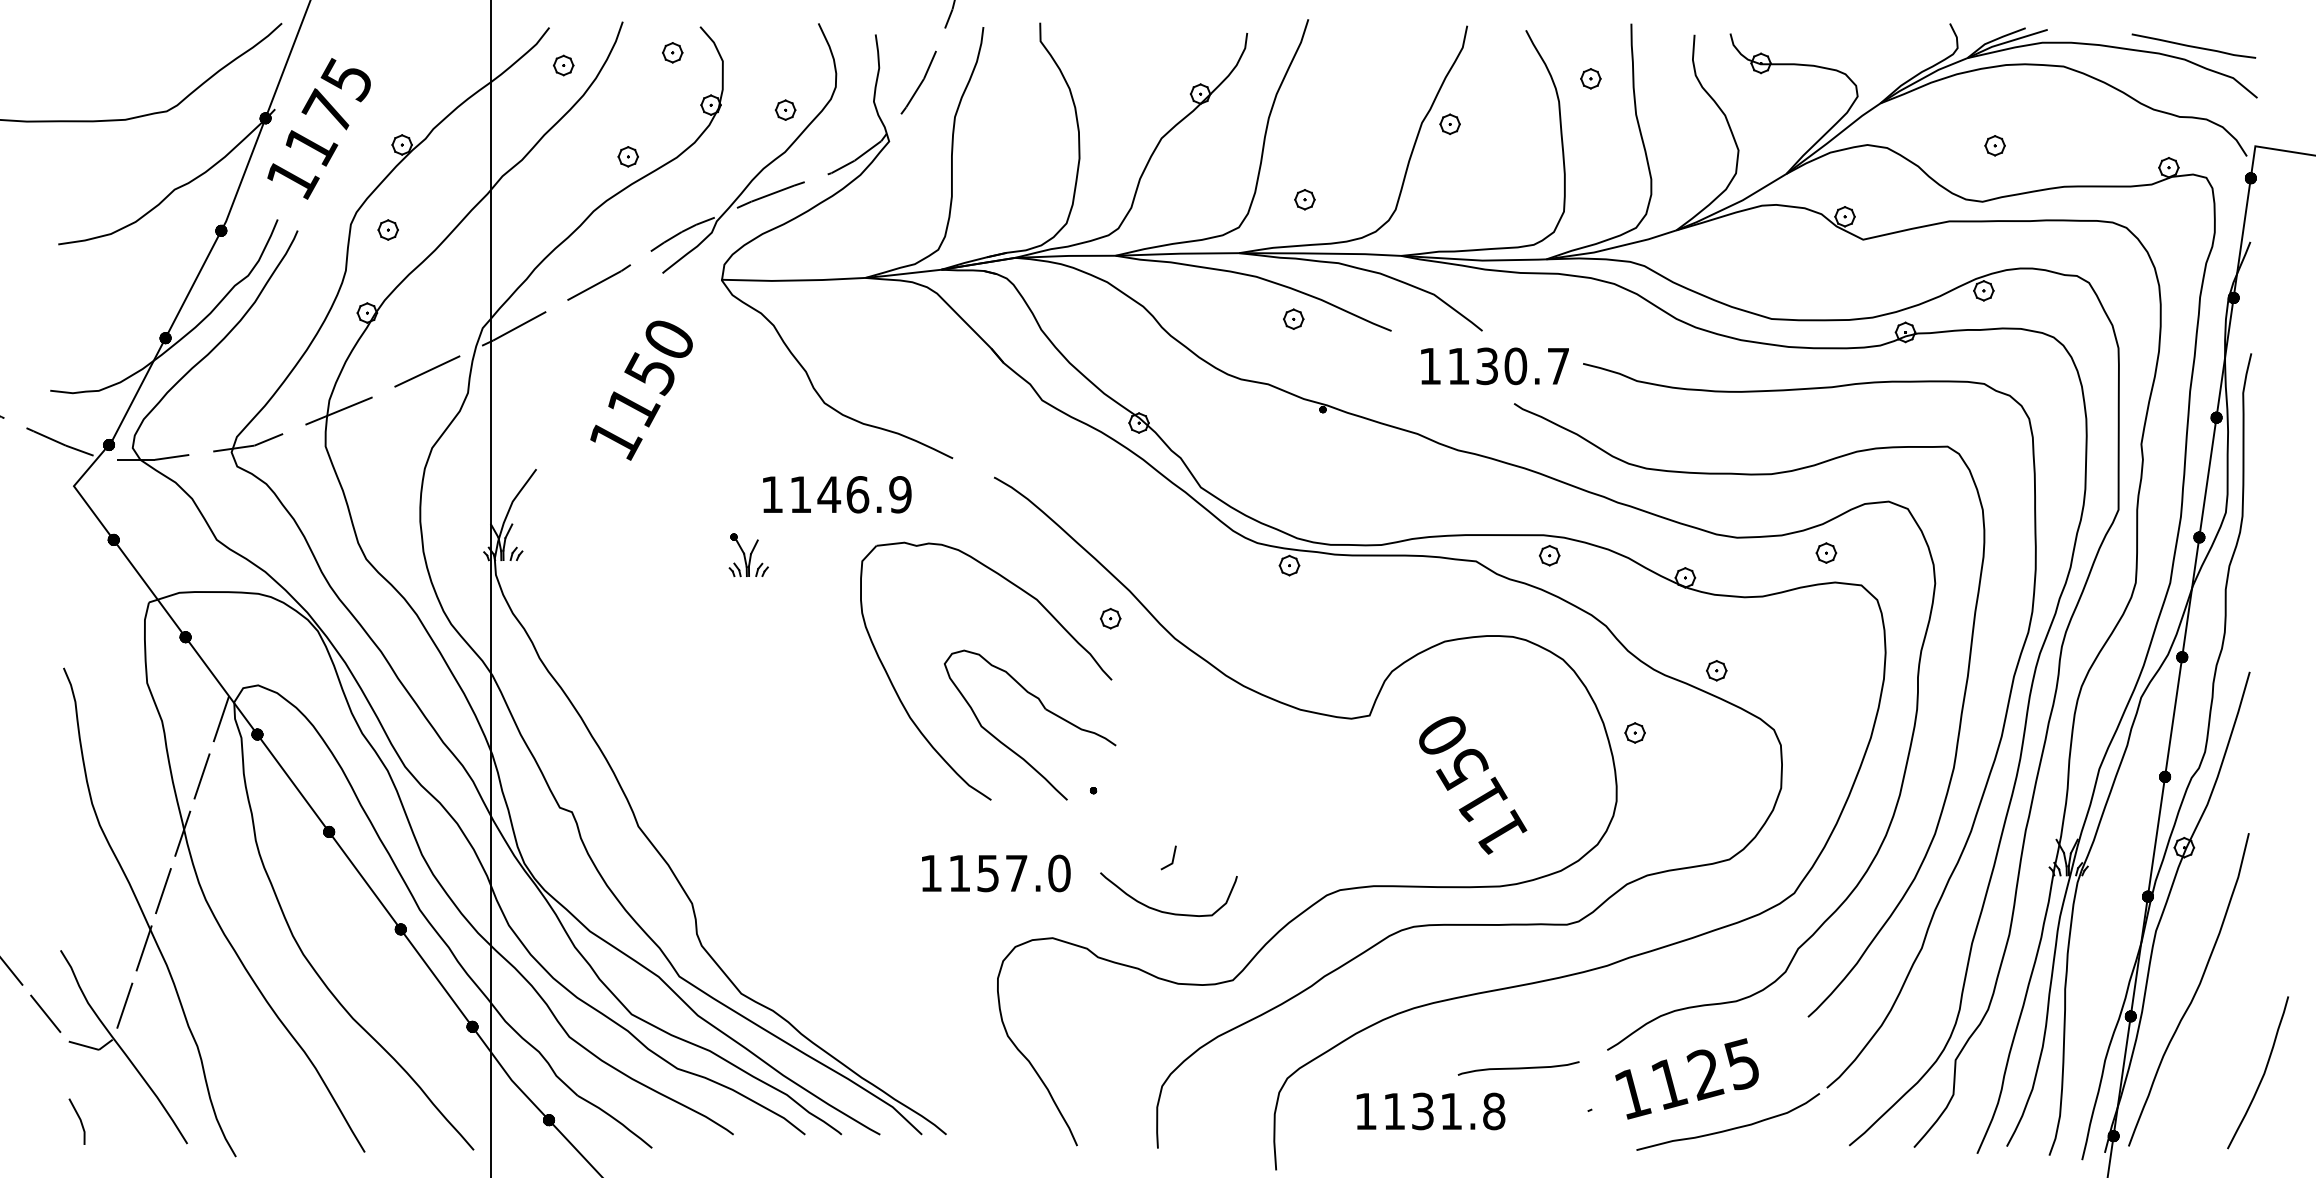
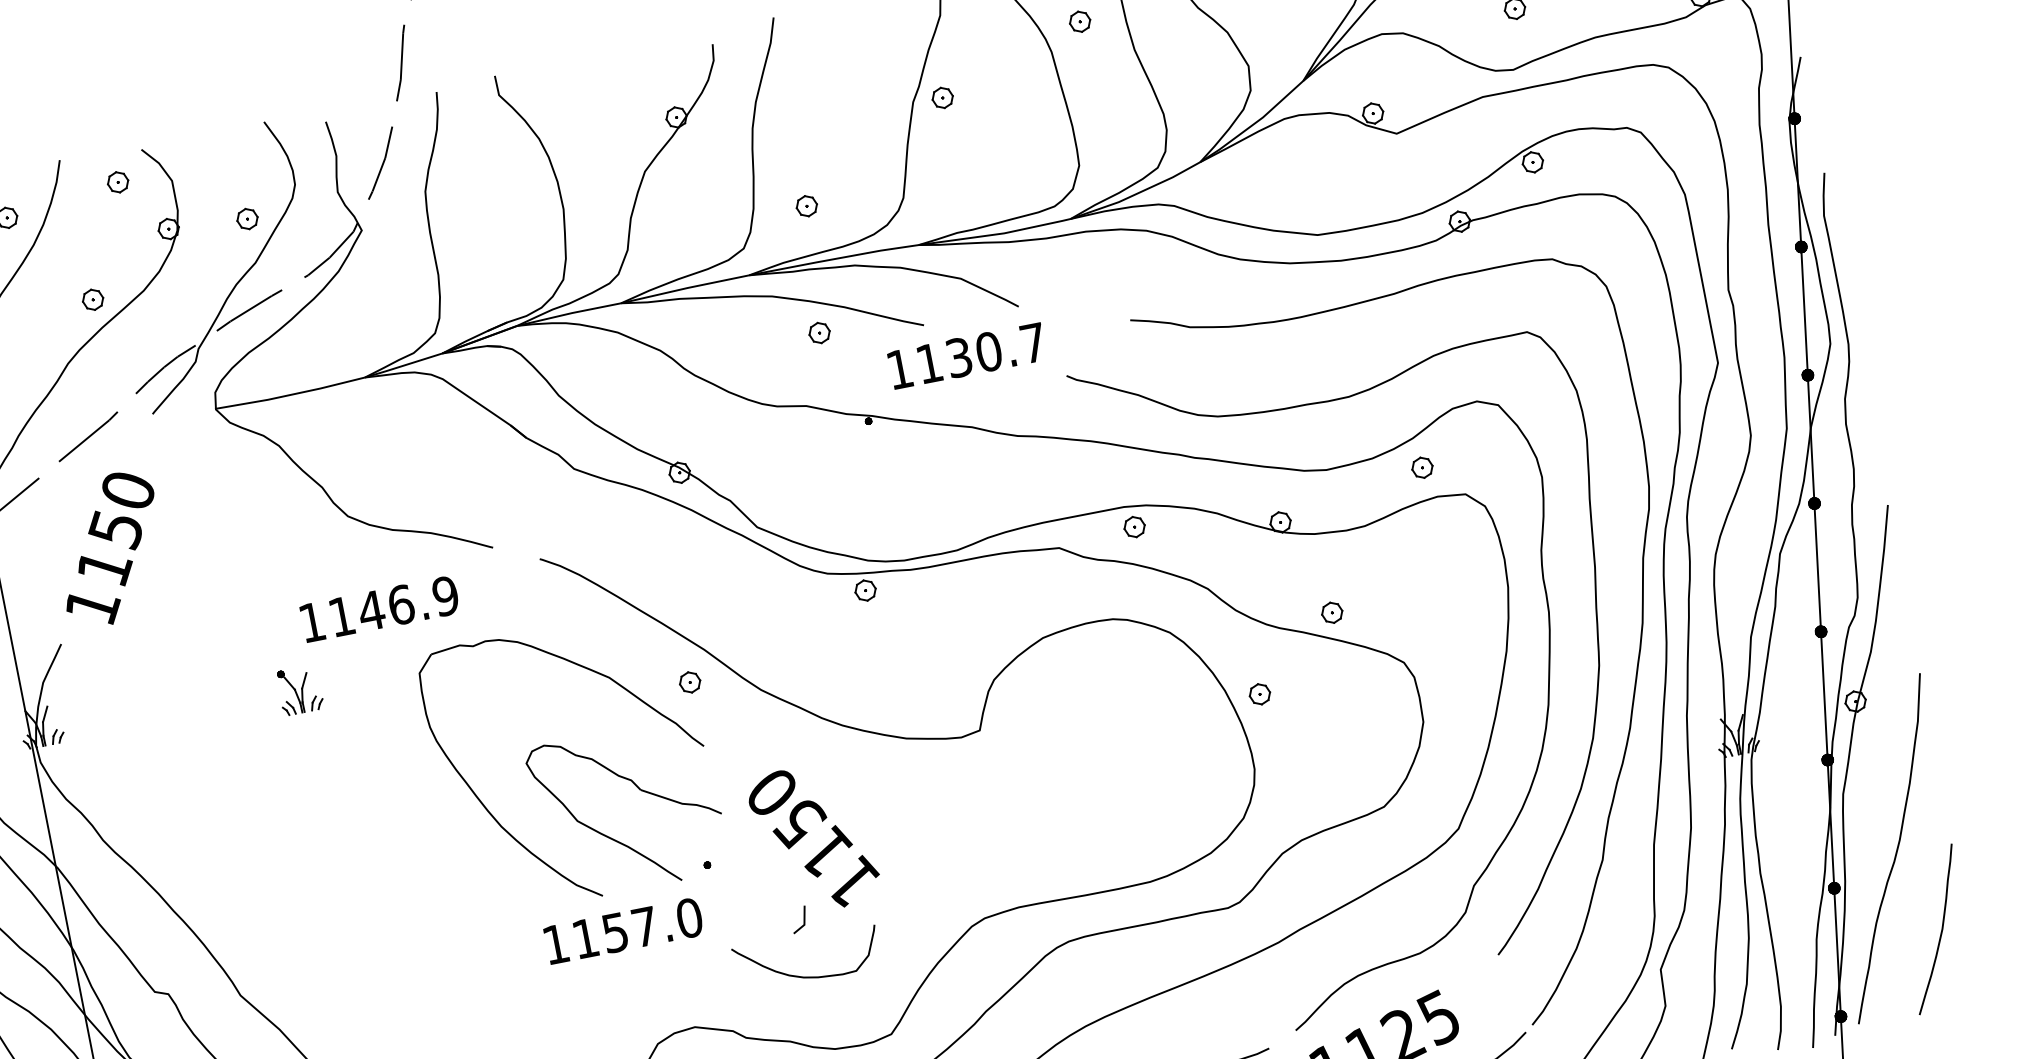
text: (1494, 366) -> (966, 356), moved
text: (641, 390) -> (109, 549), moved
text: (1473, 785) -> (814, 838), moved
text: (996, 873) -> (624, 931), moved
curve: (2262, 1075) -> (1940, 931), moved

